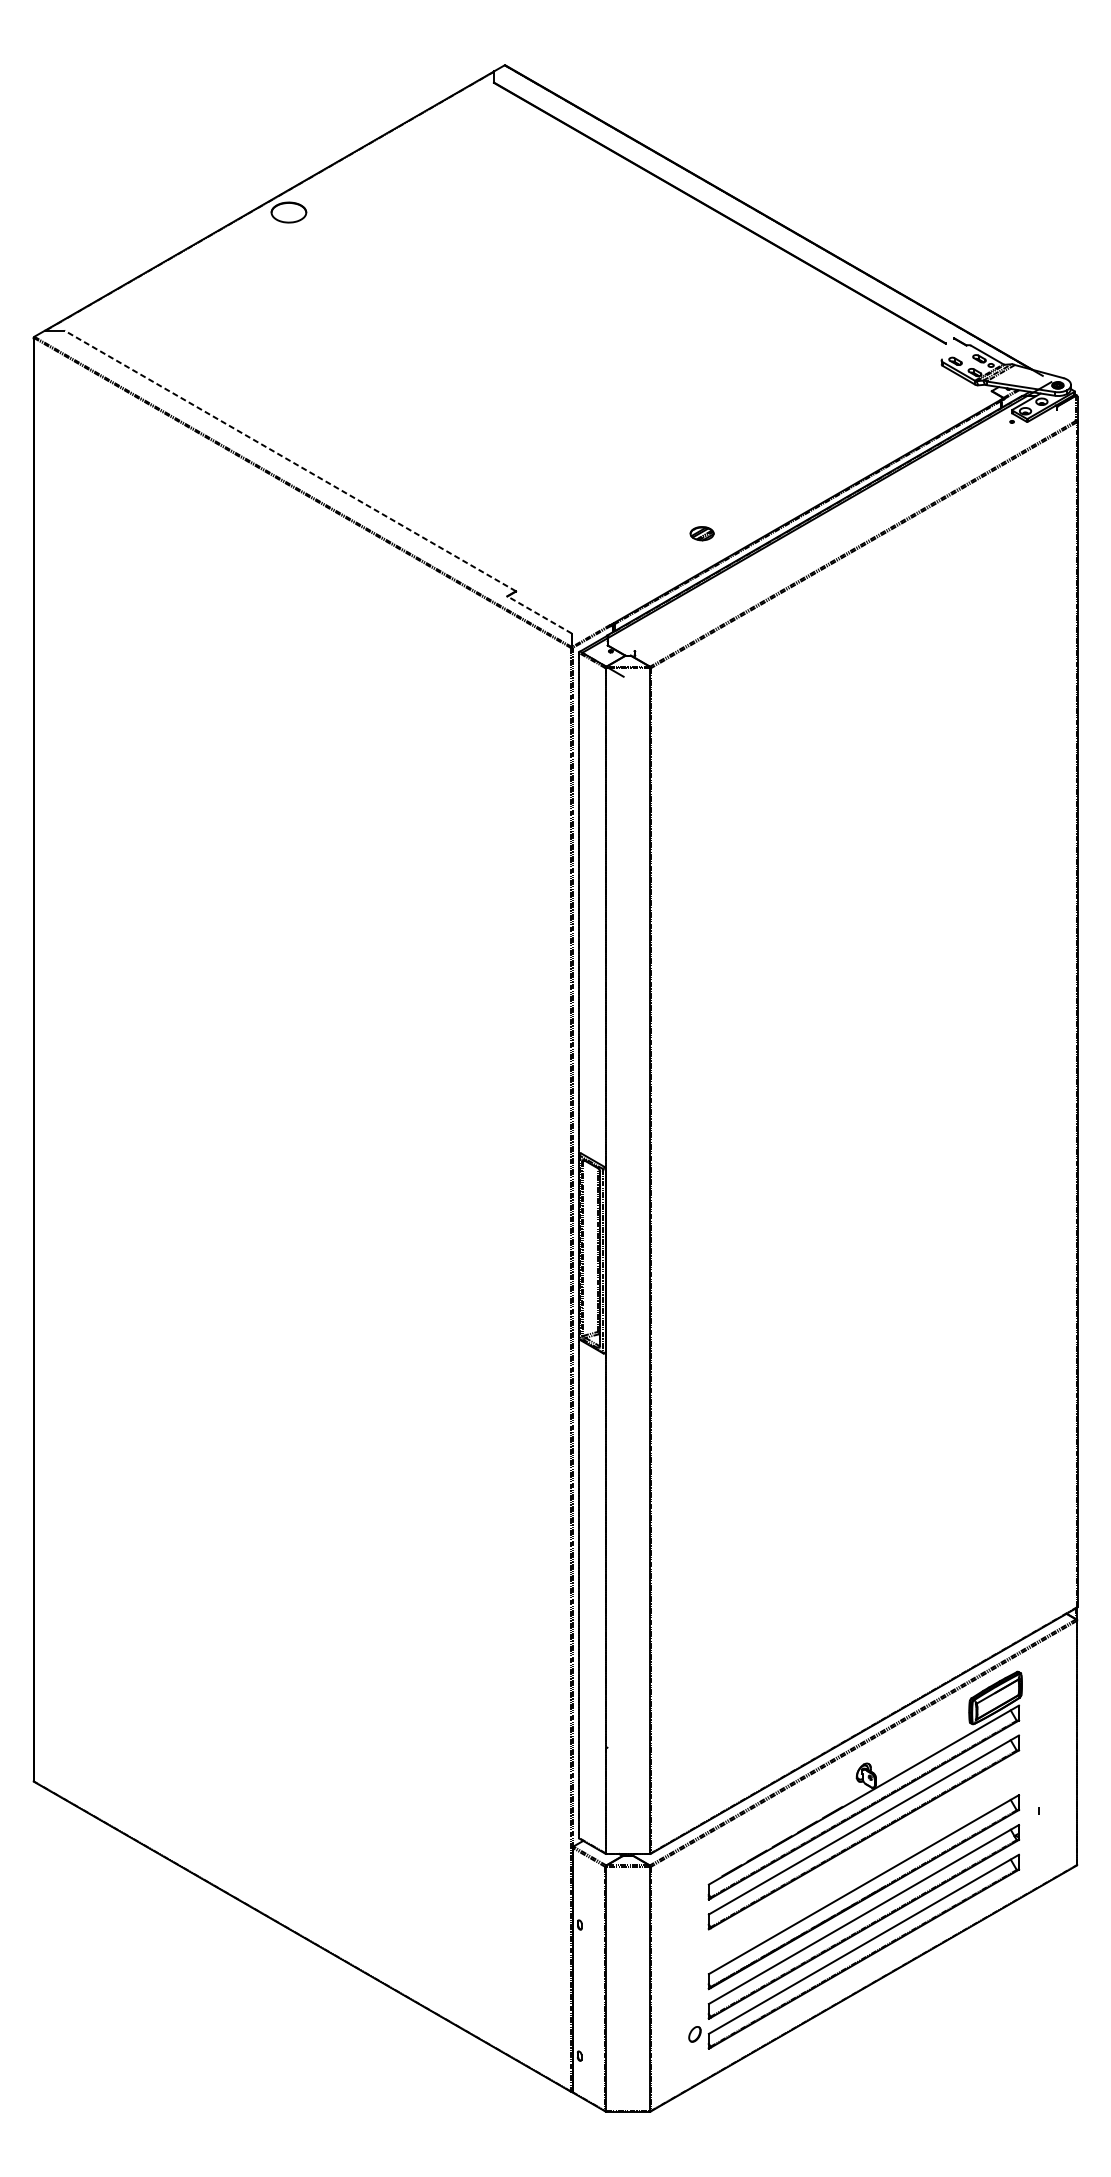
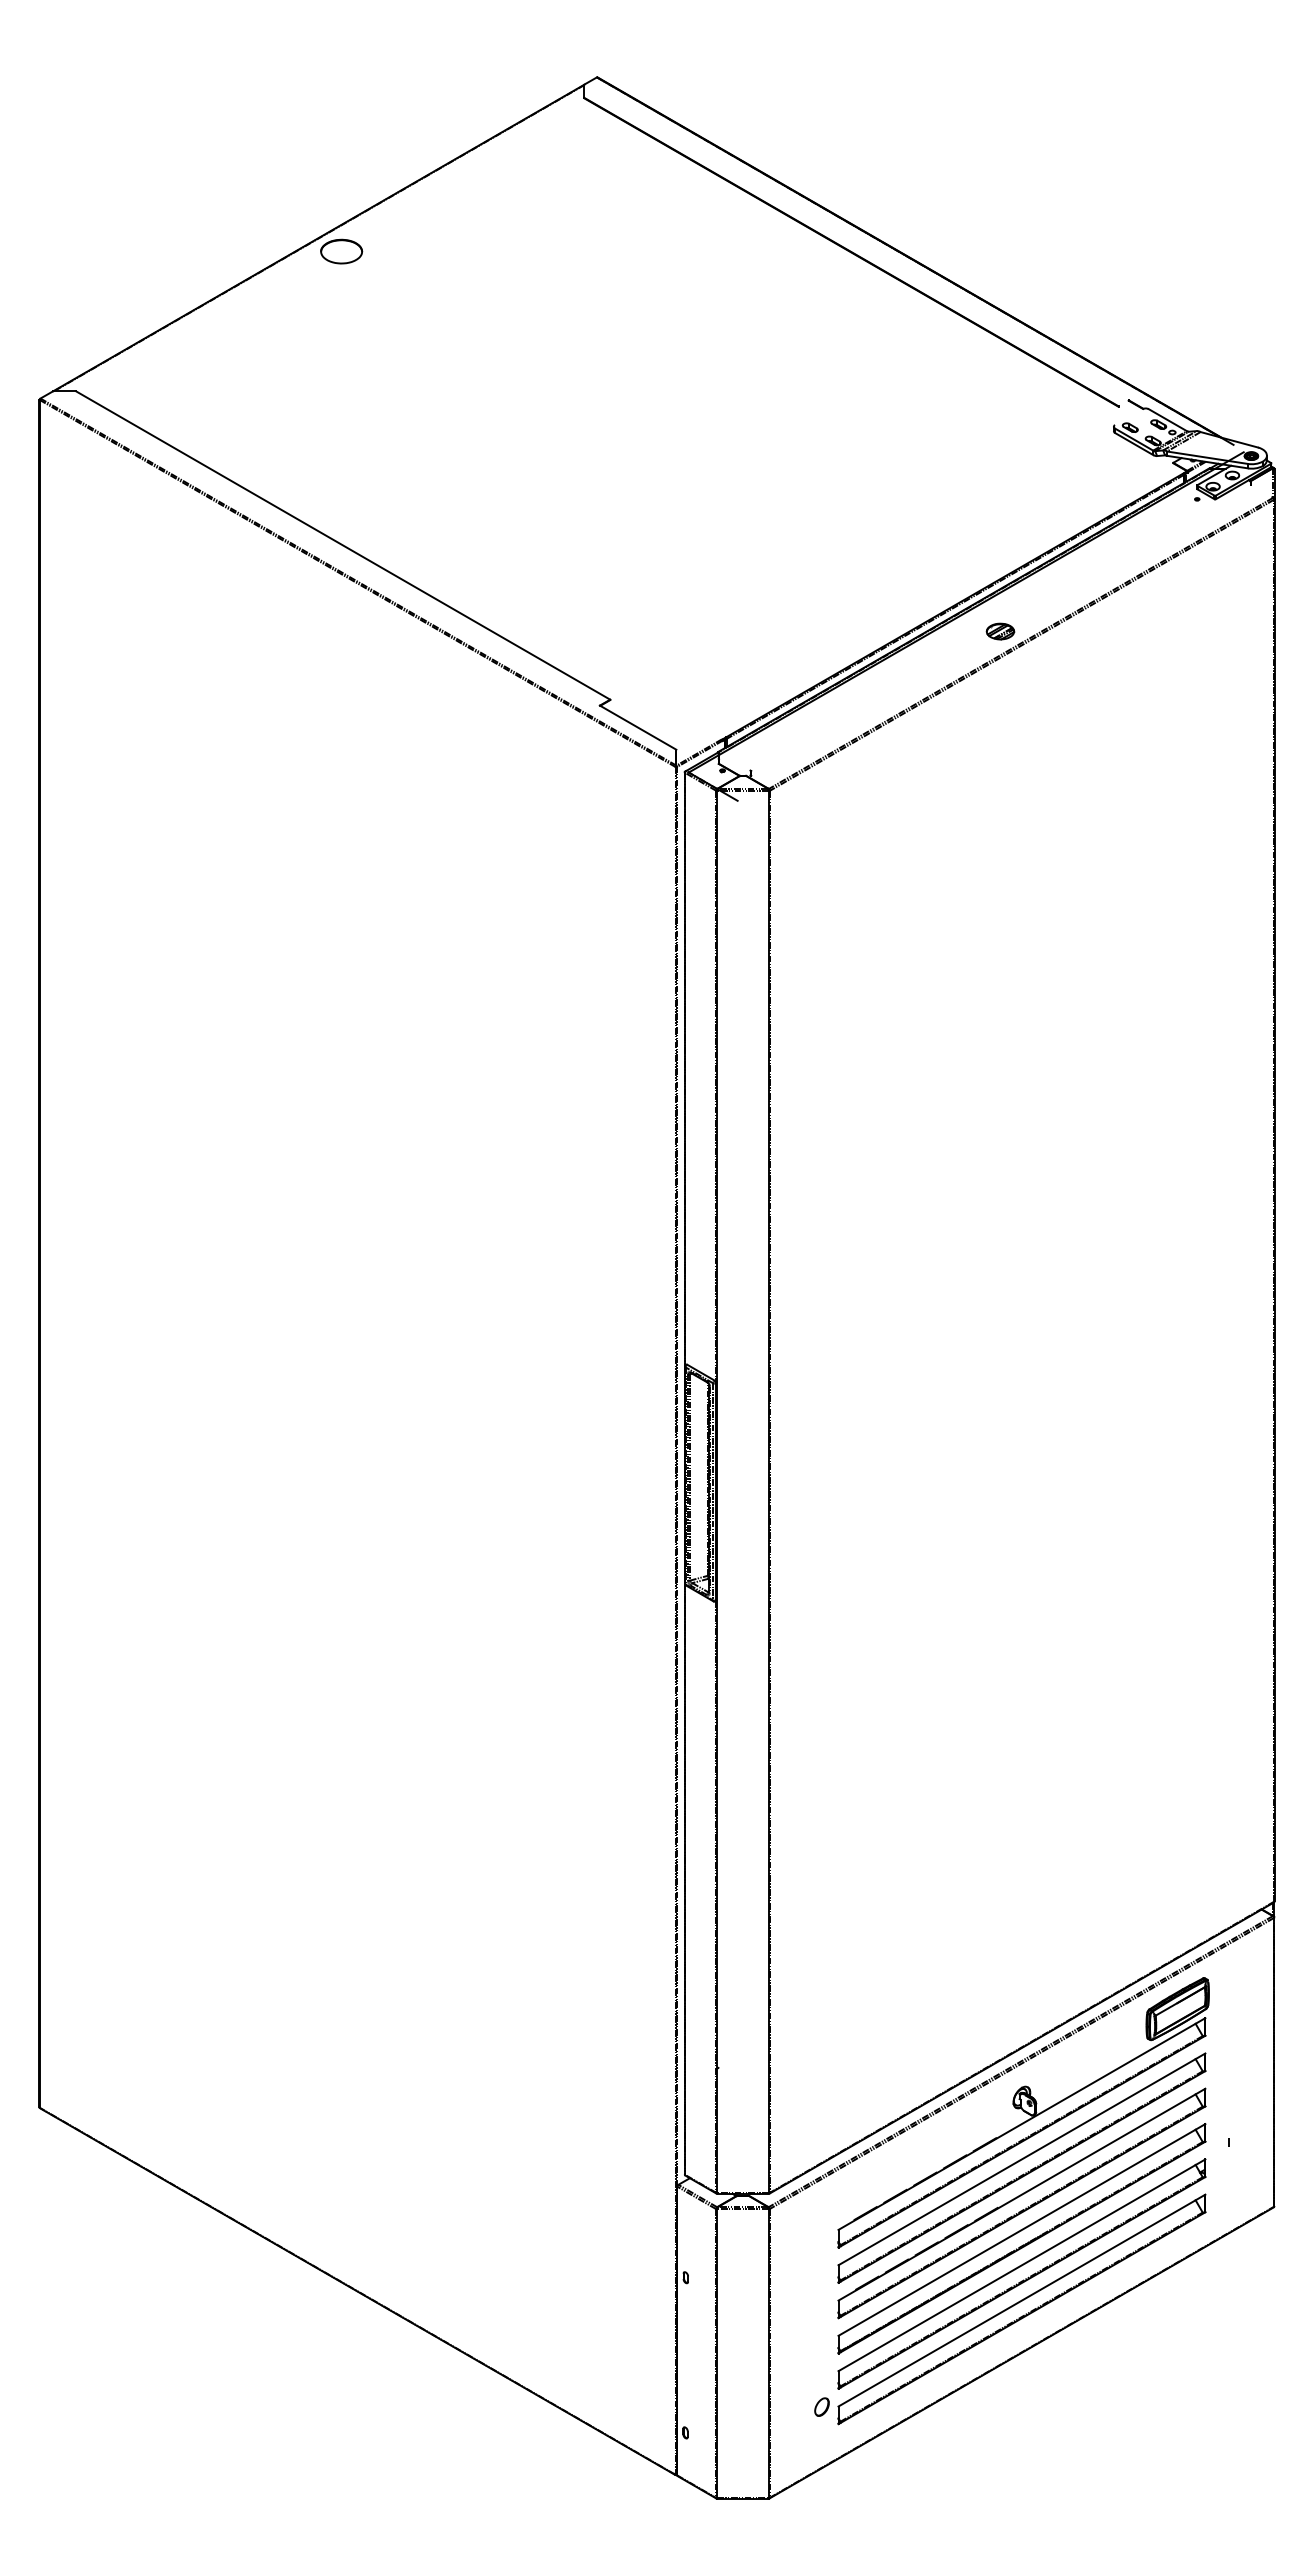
line: (289, 460) -> (342, 545), dashed -> solid
part: (702, 533) -> (1000, 631), moved
line: (539, 614) -> (637, 727), dashed -> solid
part: (863, 1862) -> (1021, 2203), added

